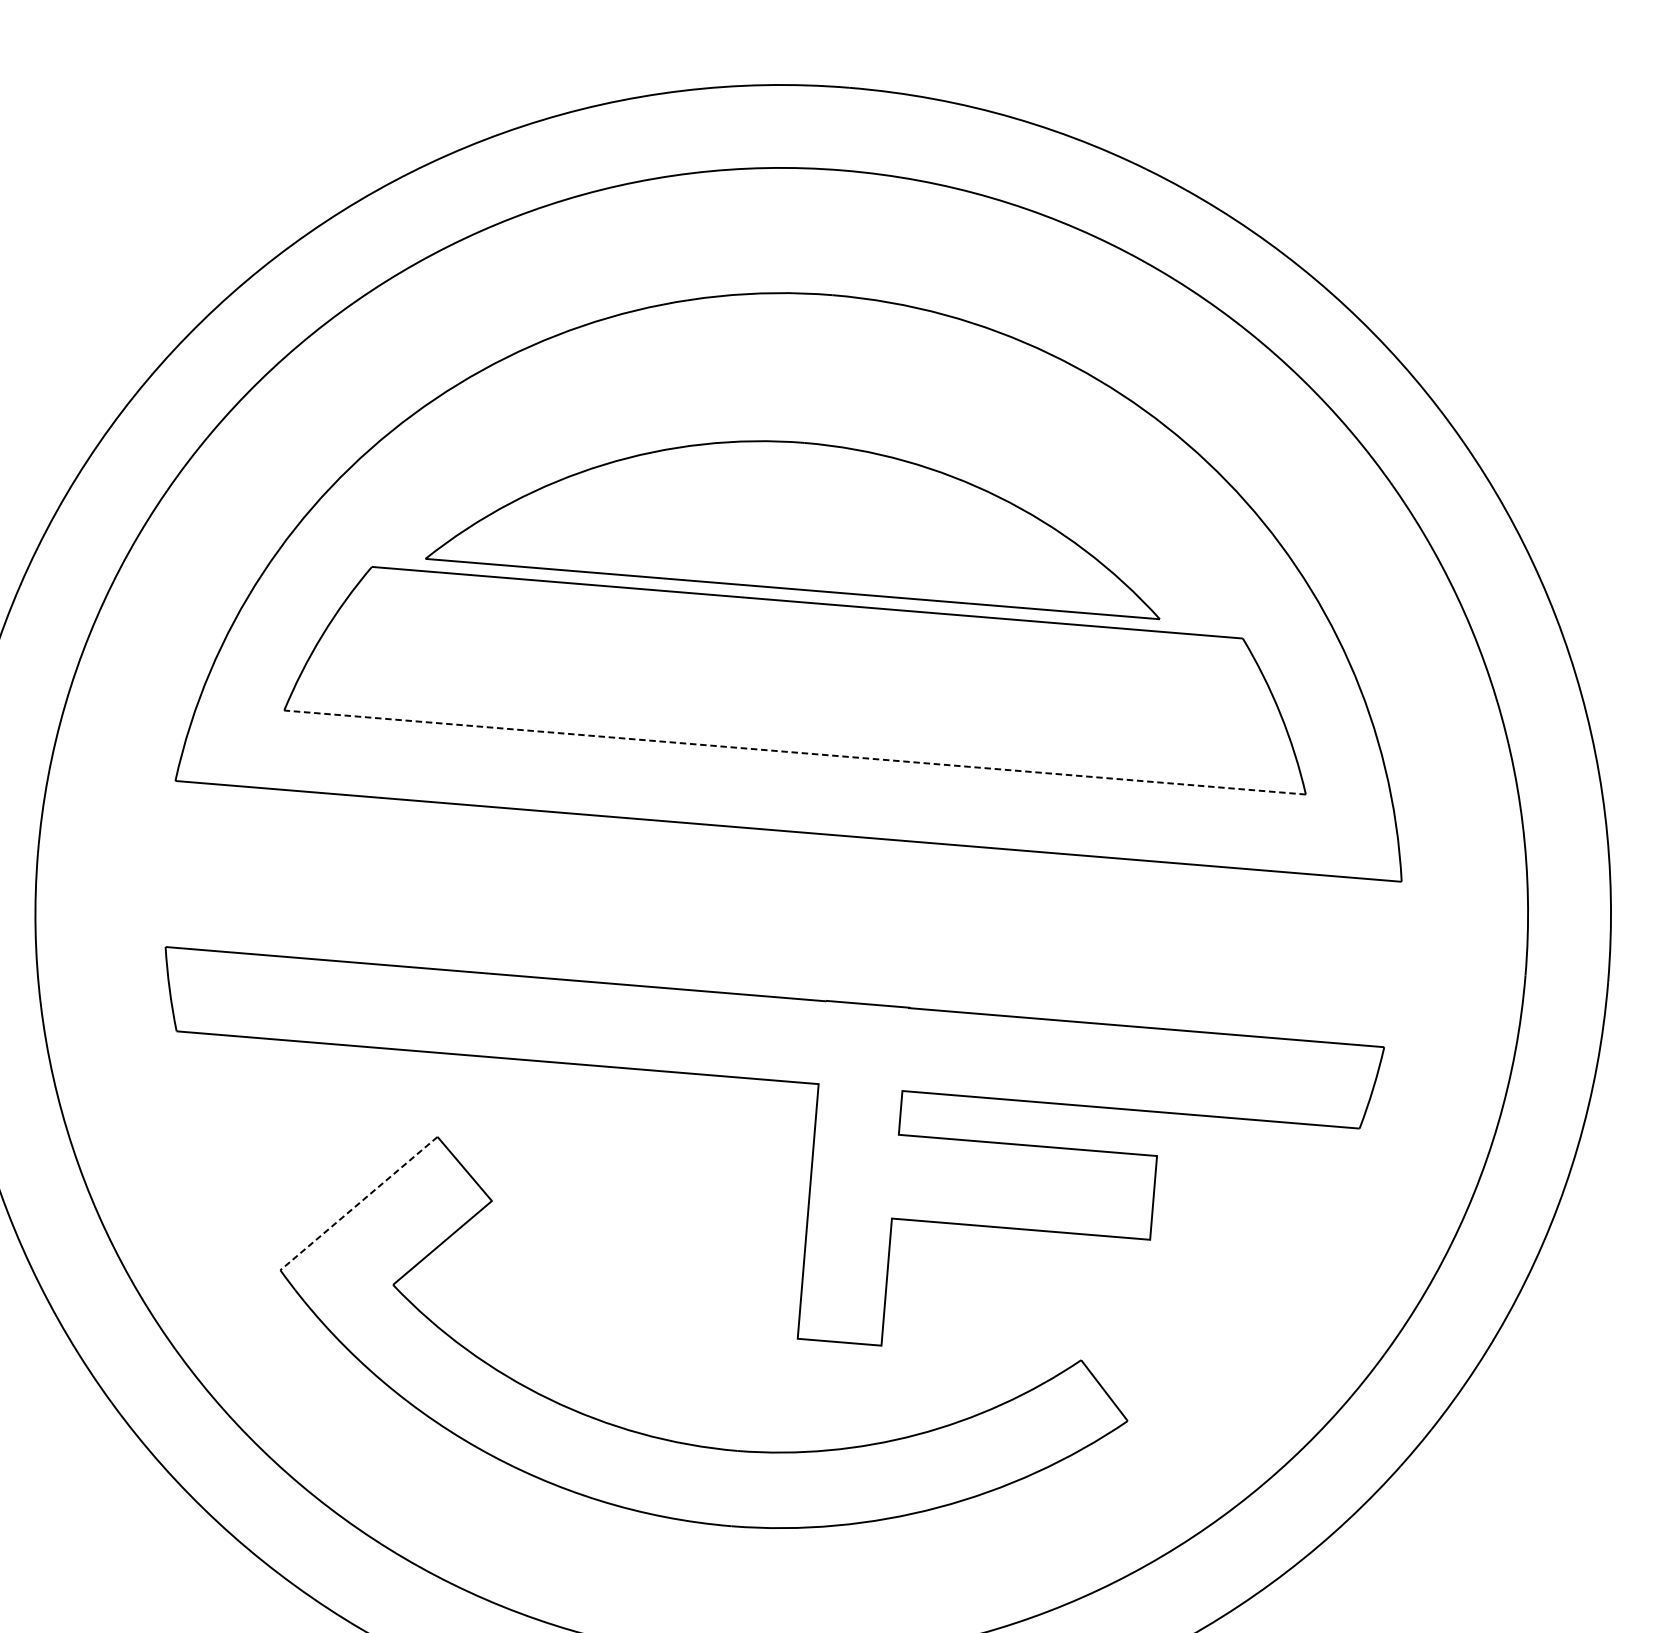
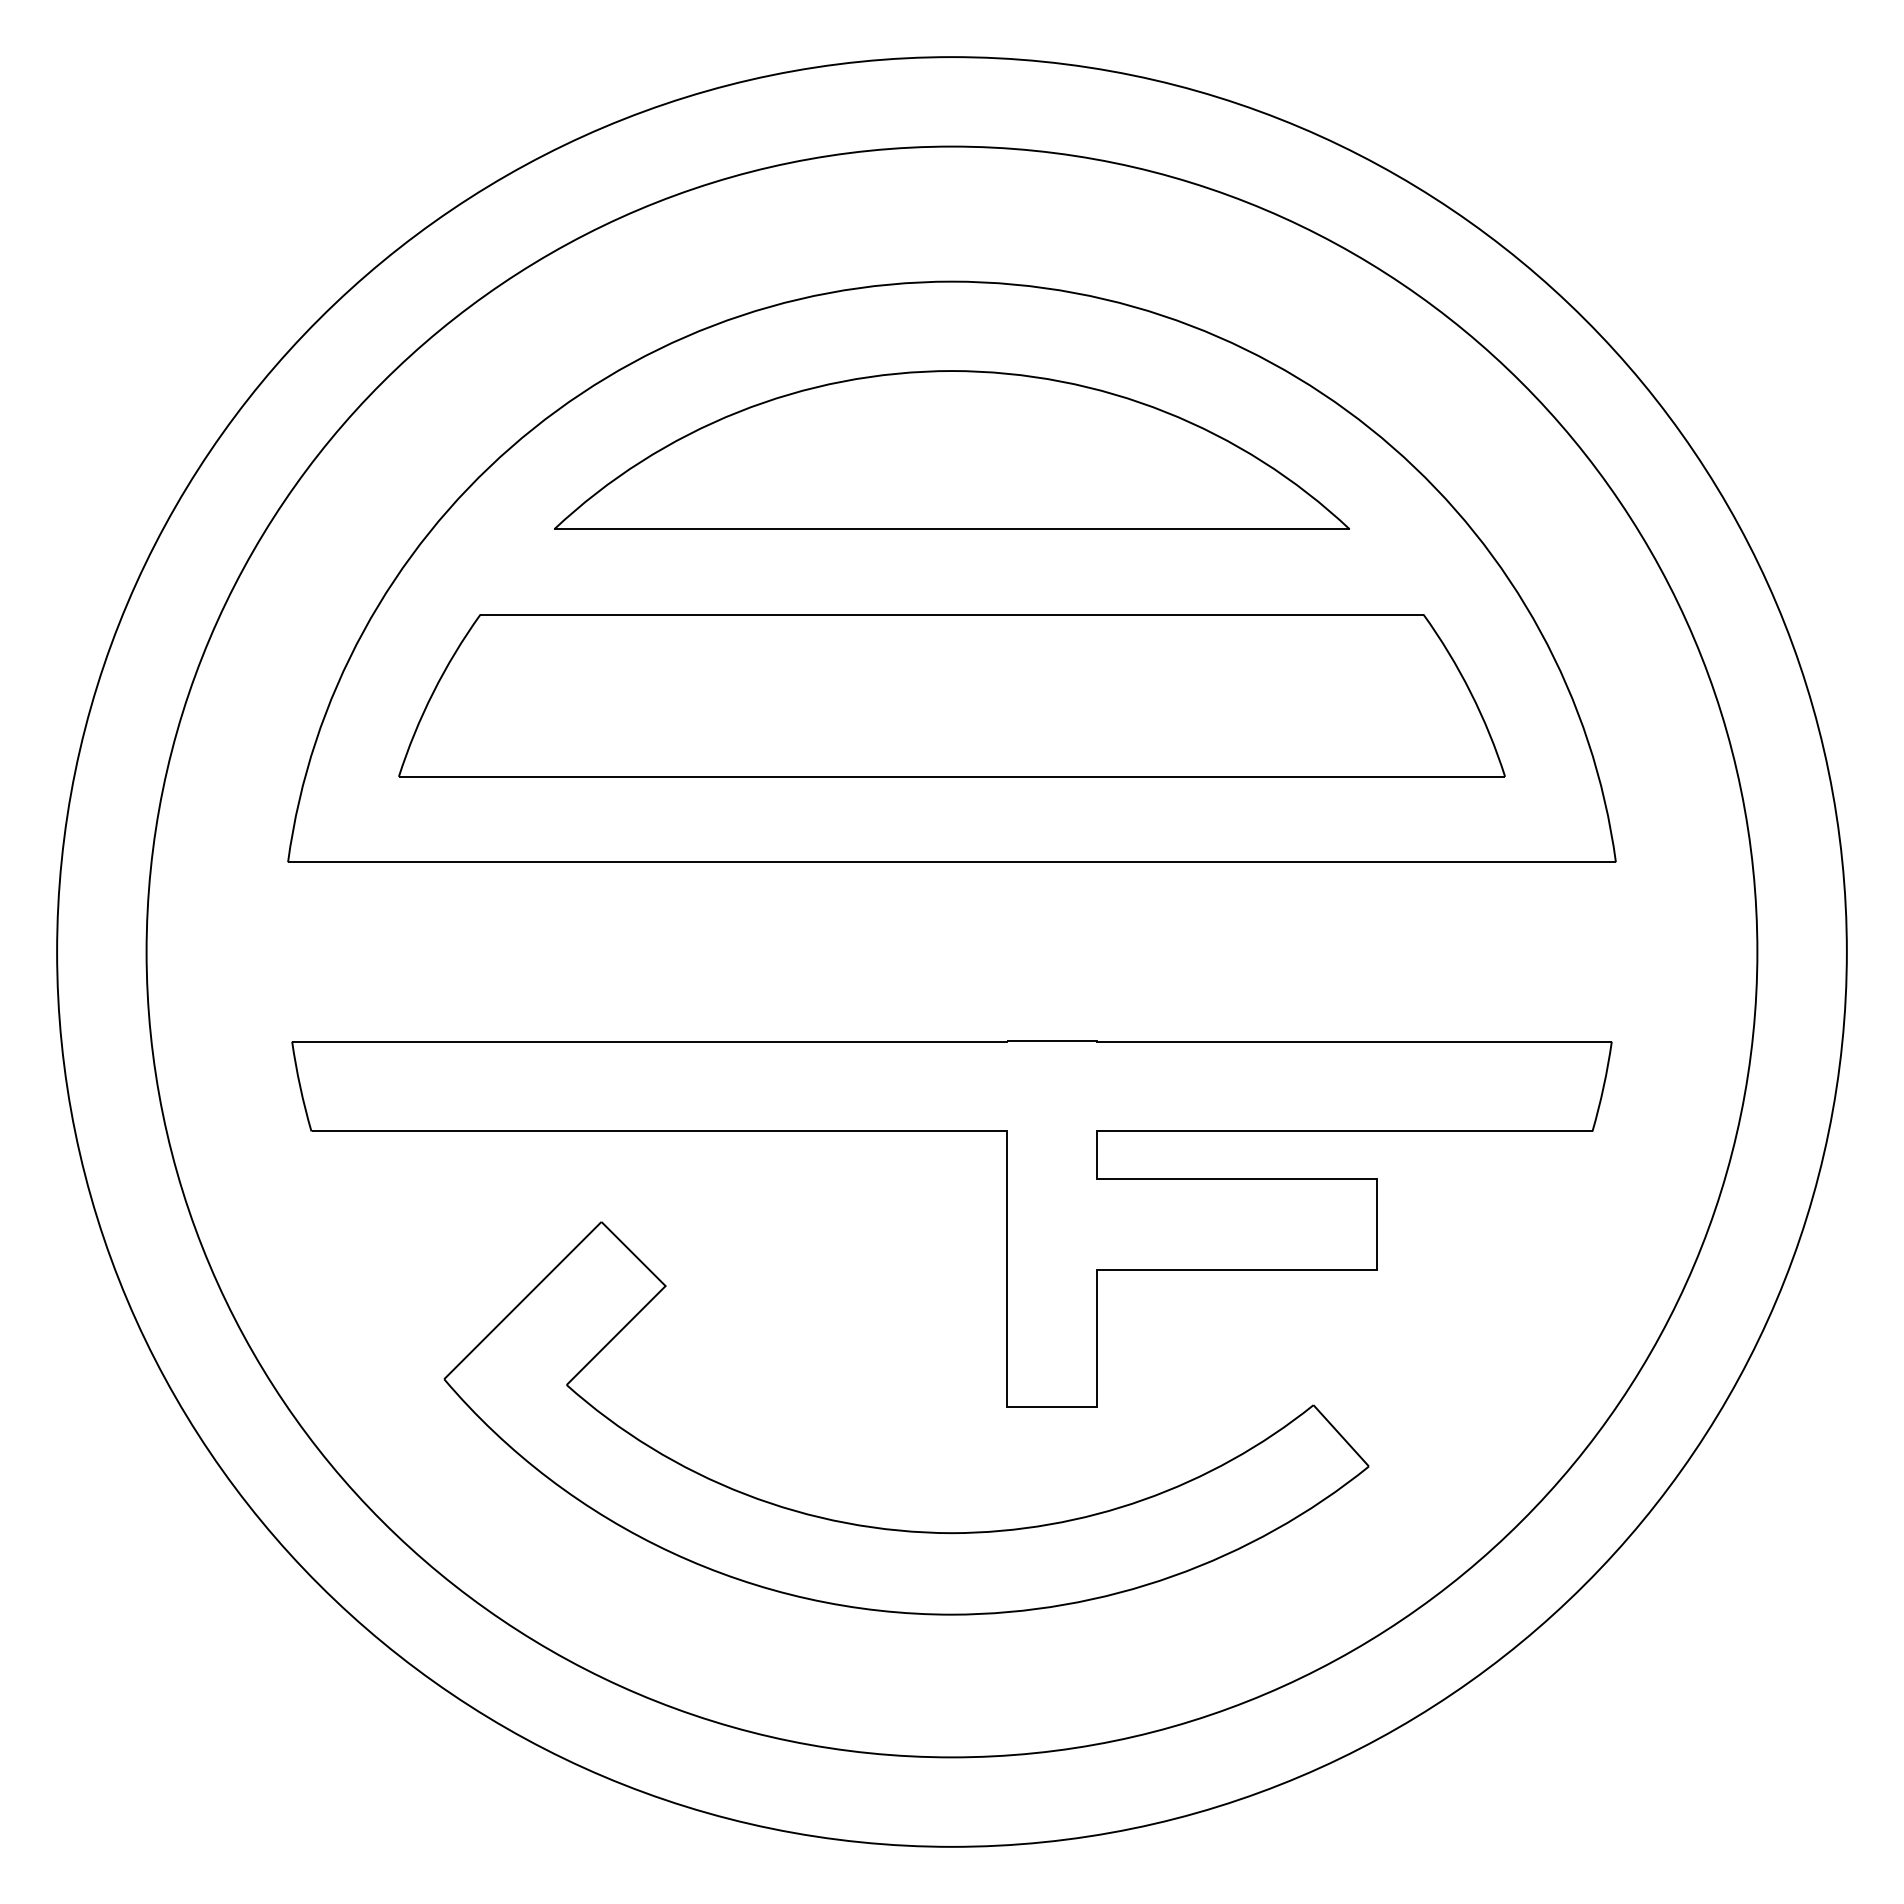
part: (798, 515) -> (951, 449), moved
line: (794, 752) -> (951, 776), dashed -> solid
line: (358, 1203) -> (522, 1300), dashed -> solid

